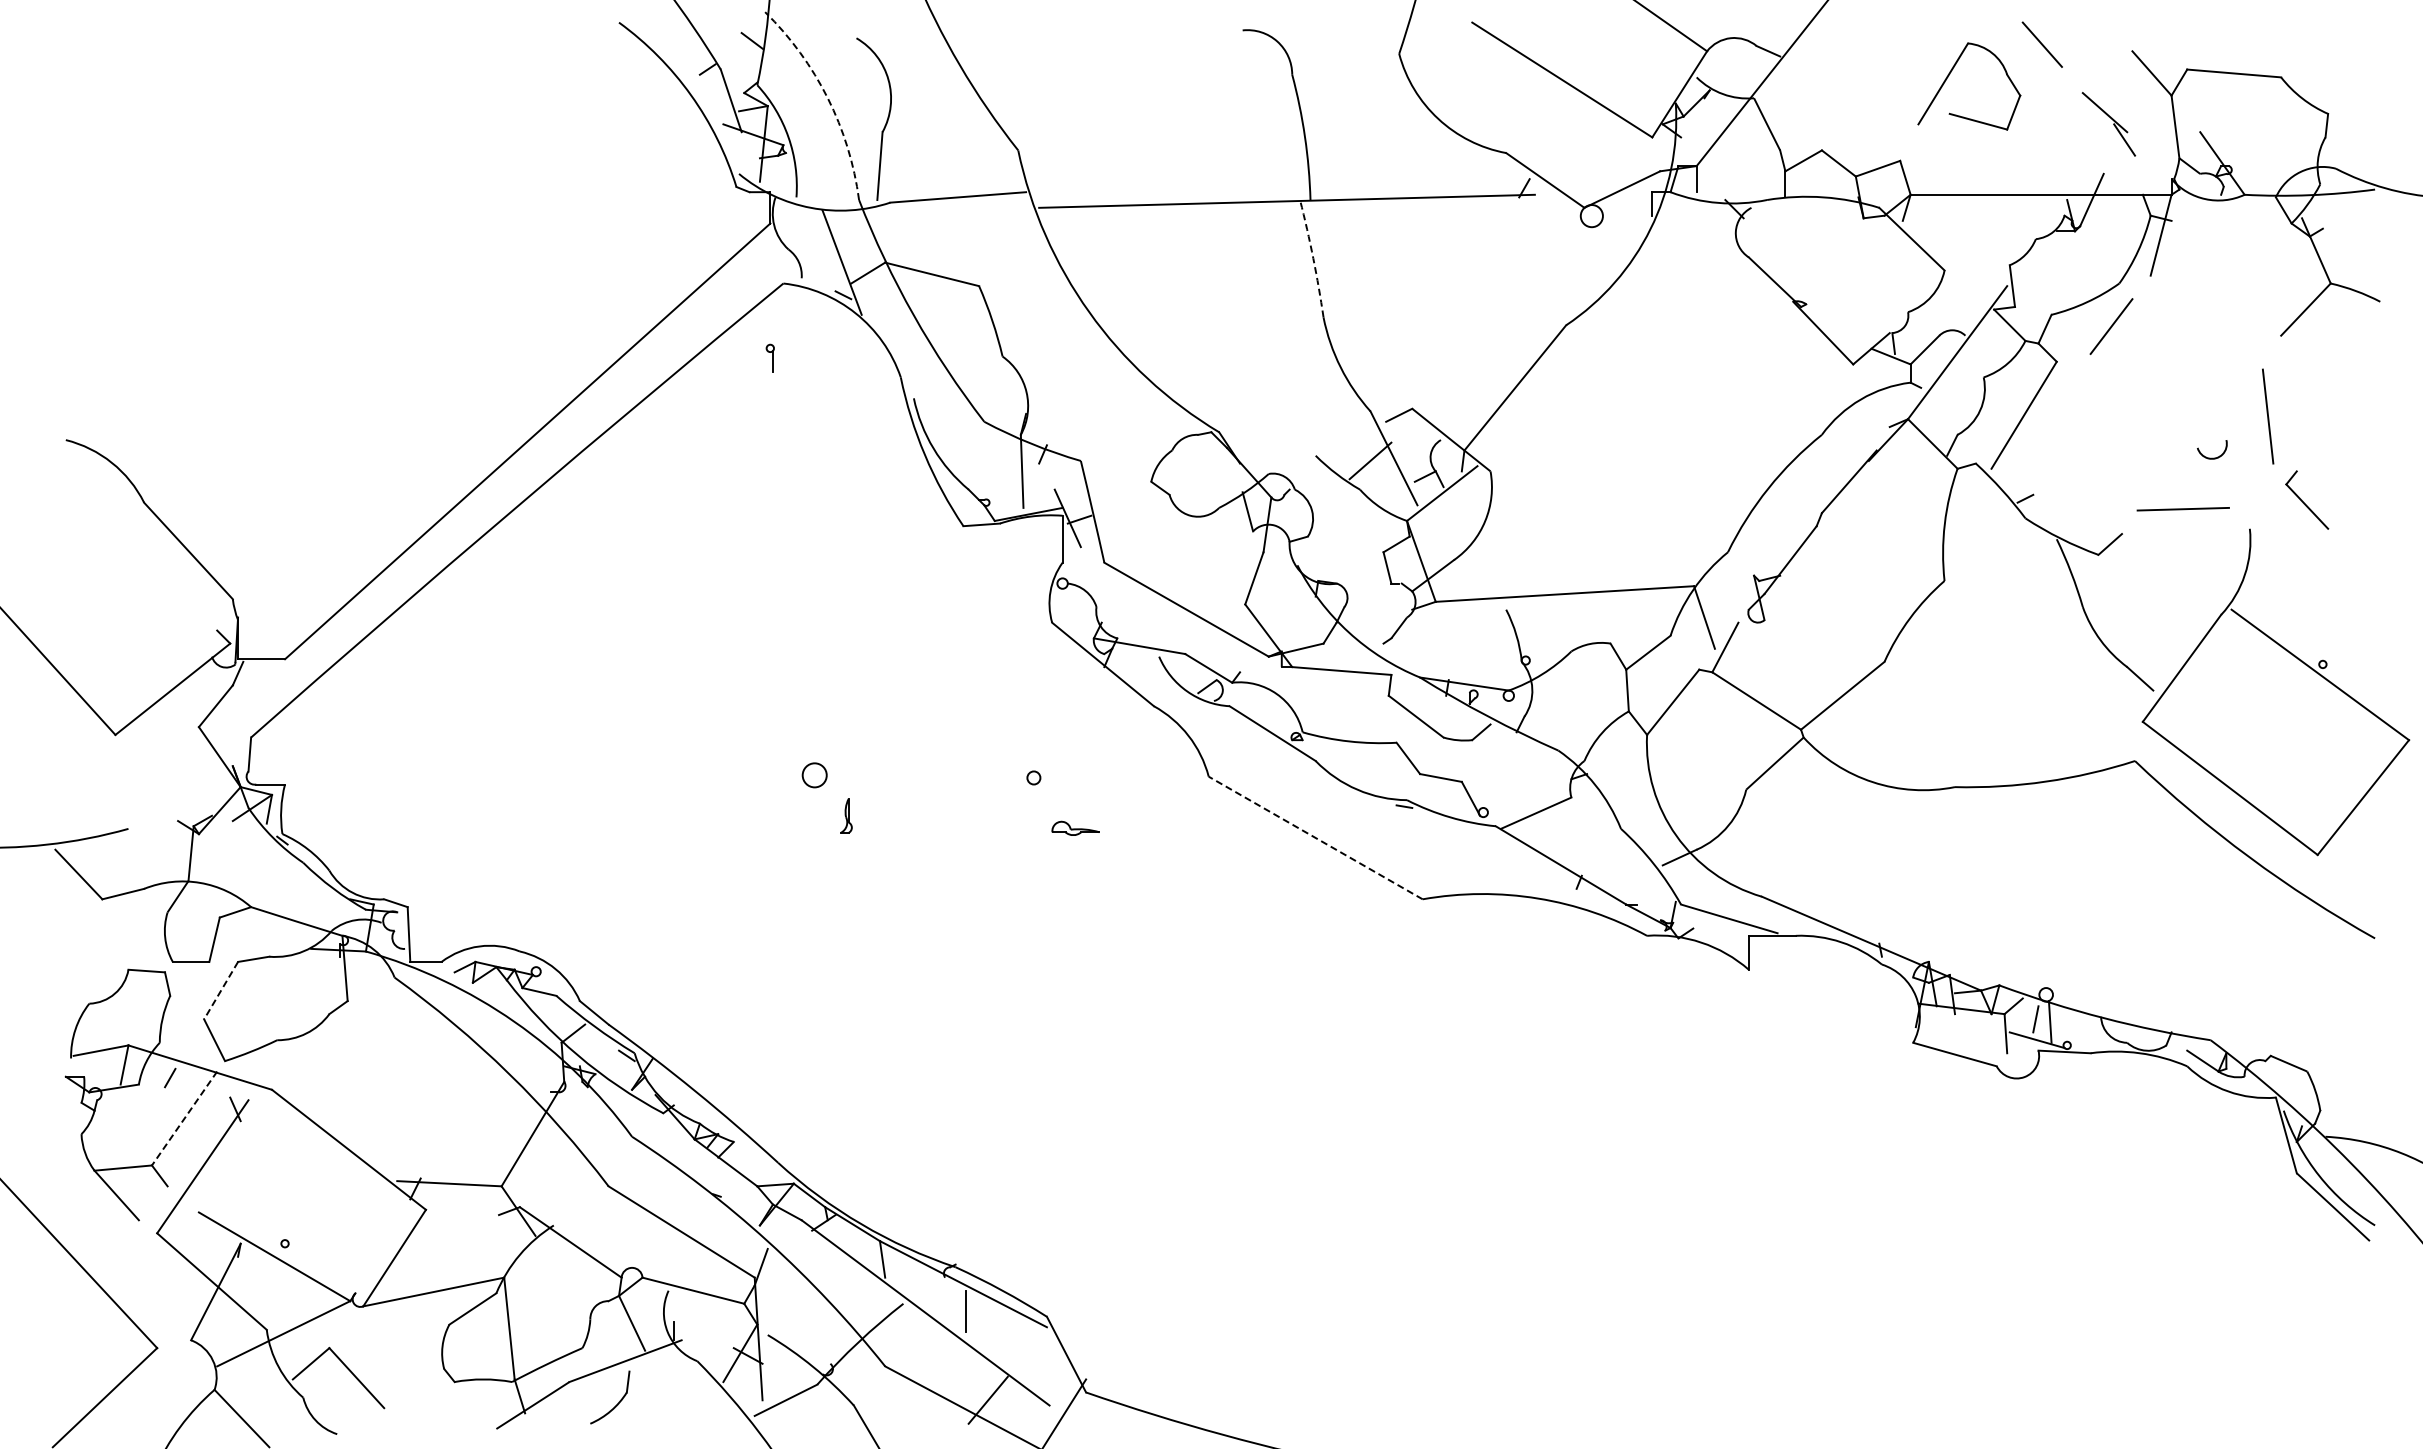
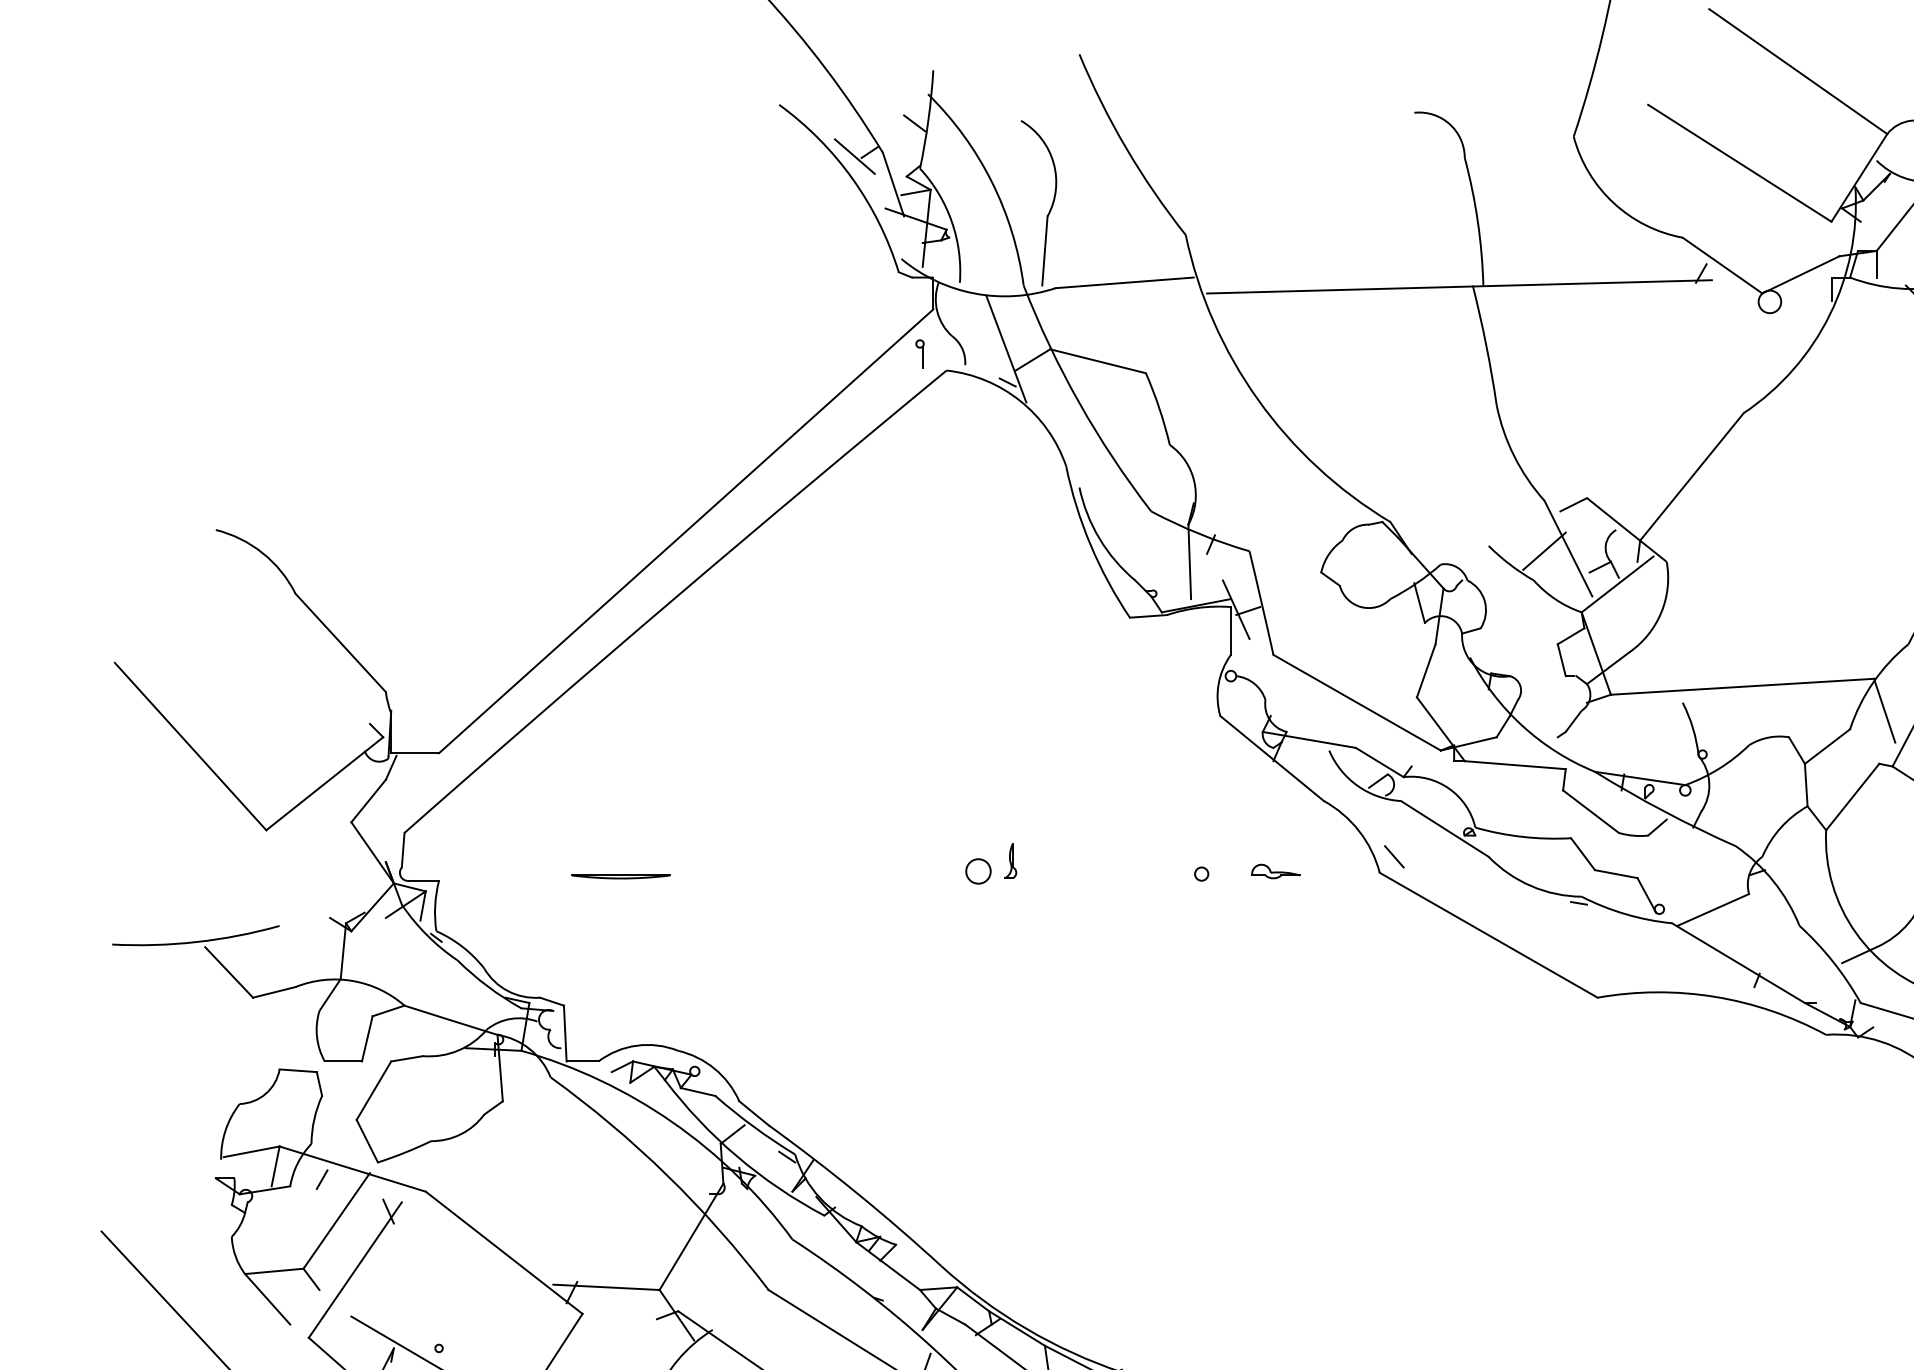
line: (692, 73) -> (854, 156), added
arc: (827, 98) -> (991, 182), dashed -> solid
arc: (1313, 258) -> (1486, 345), dashed -> solid
part: (769, 357) -> (919, 353), moved
line: (1222, 760) -> (1393, 856), added
part: (463, 780) -> (620, 876), added
part: (846, 815) -> (1010, 860), moved
part: (1075, 827) -> (1275, 870), moved
line: (1315, 837) -> (1488, 934), dashed -> solid
line: (220, 991) -> (373, 1091), dashed -> solid
line: (184, 1118) -> (336, 1220), dashed -> solid

